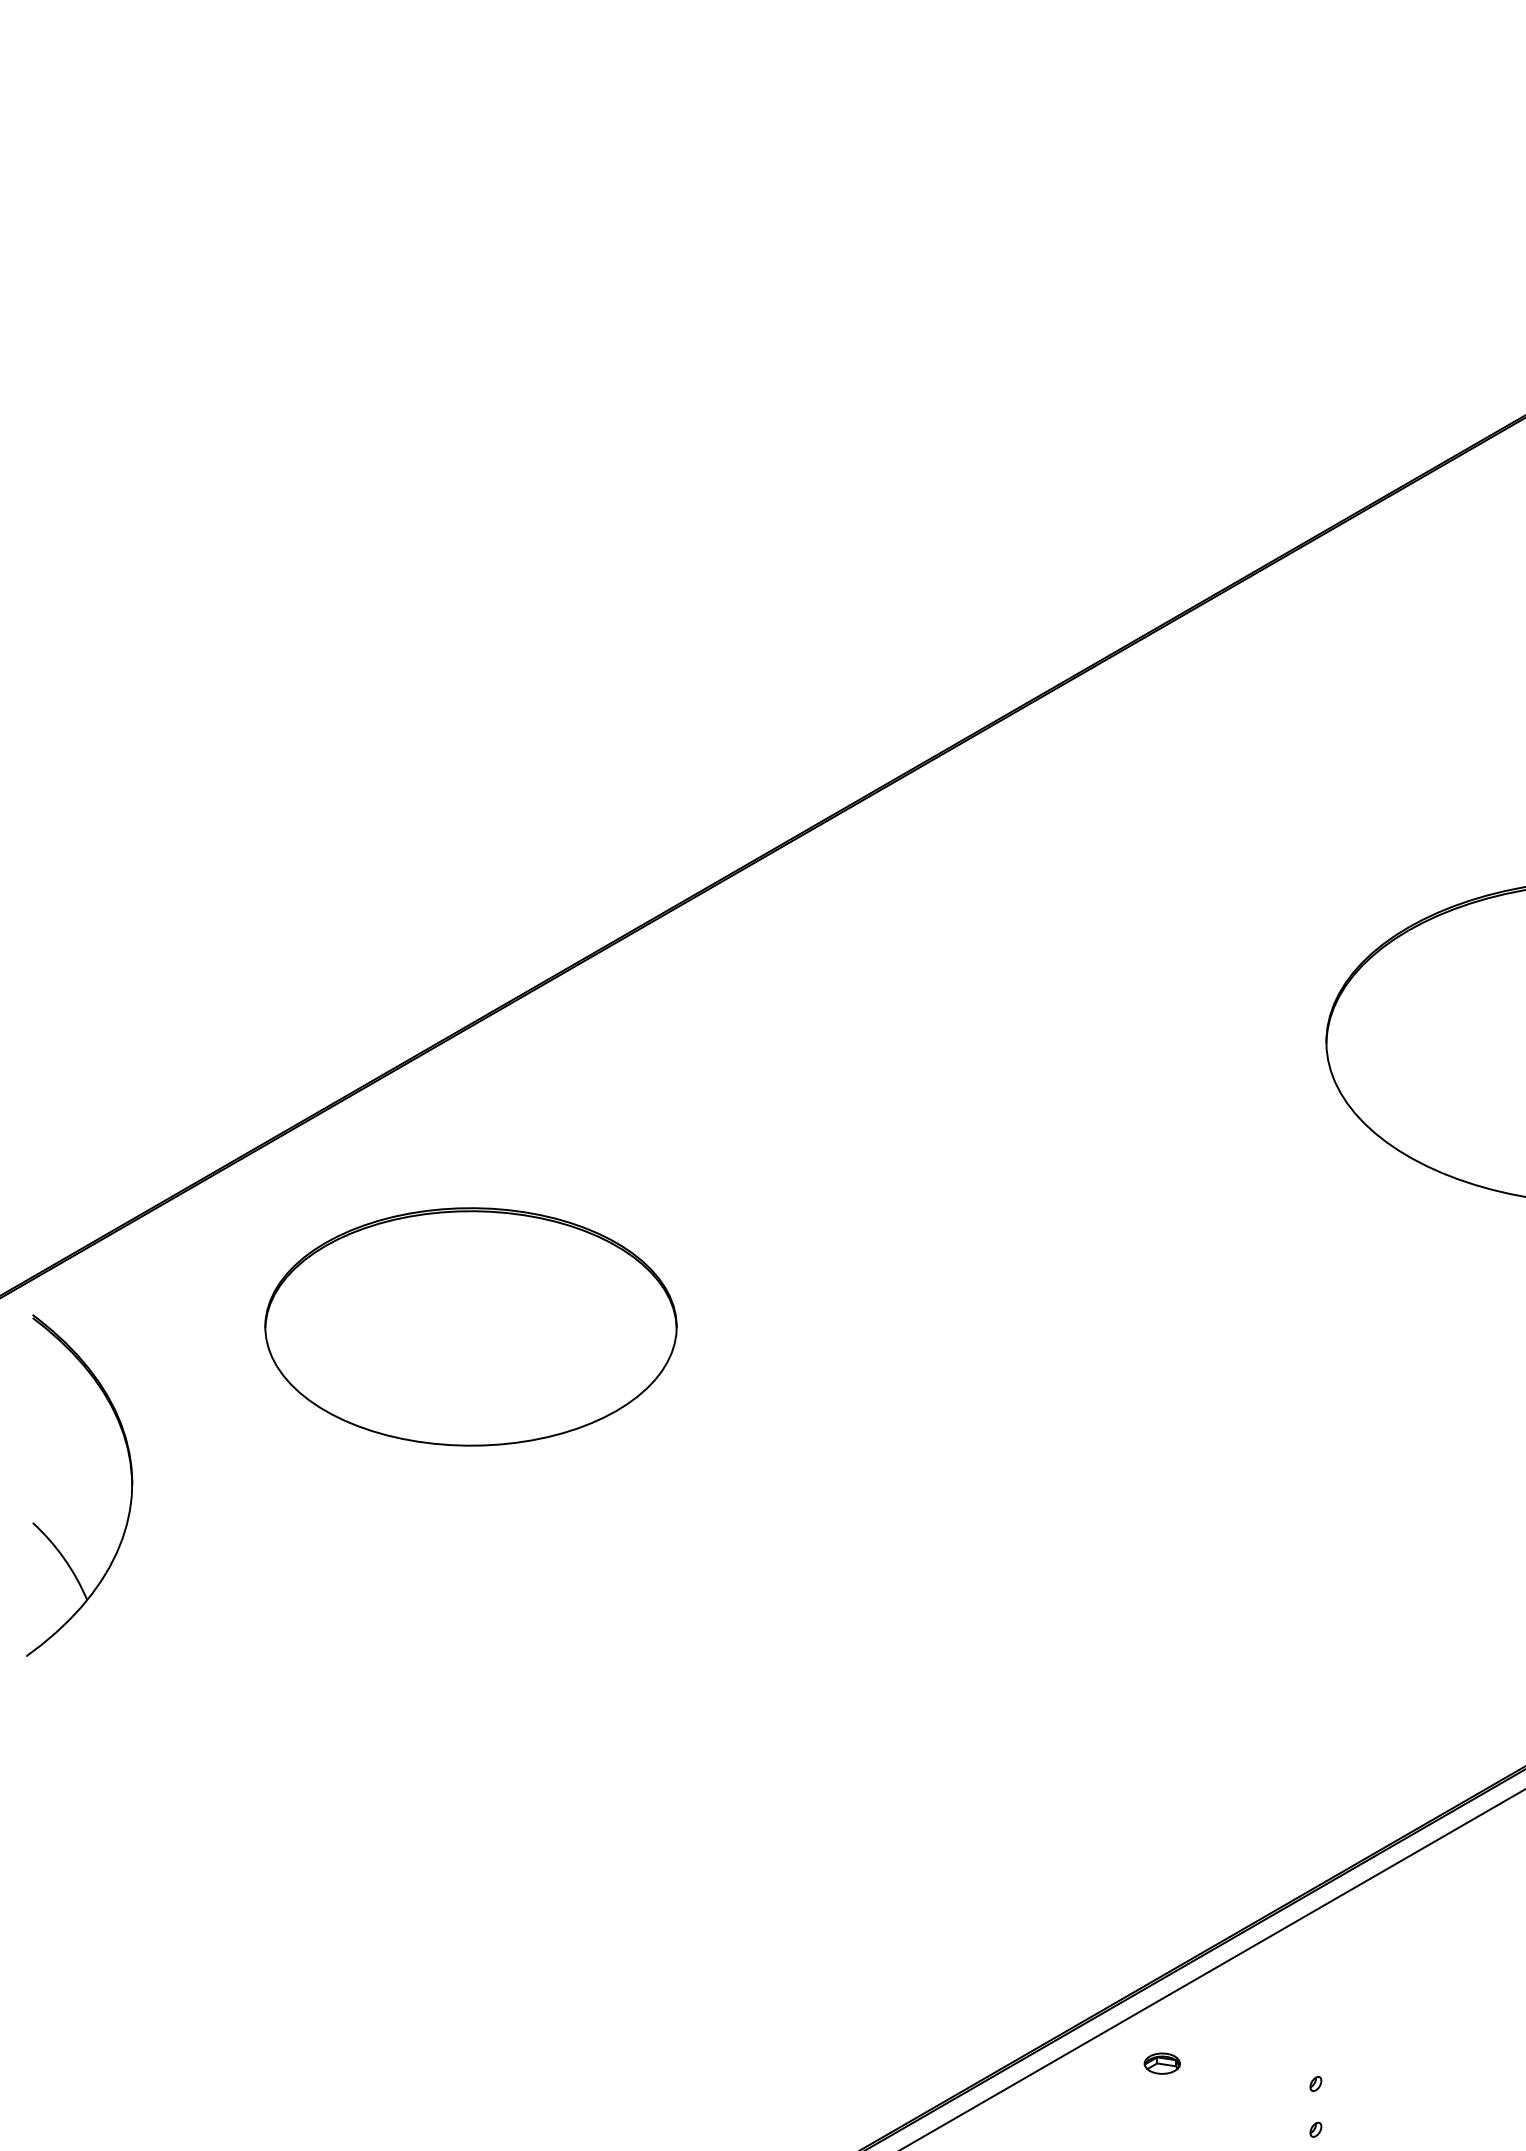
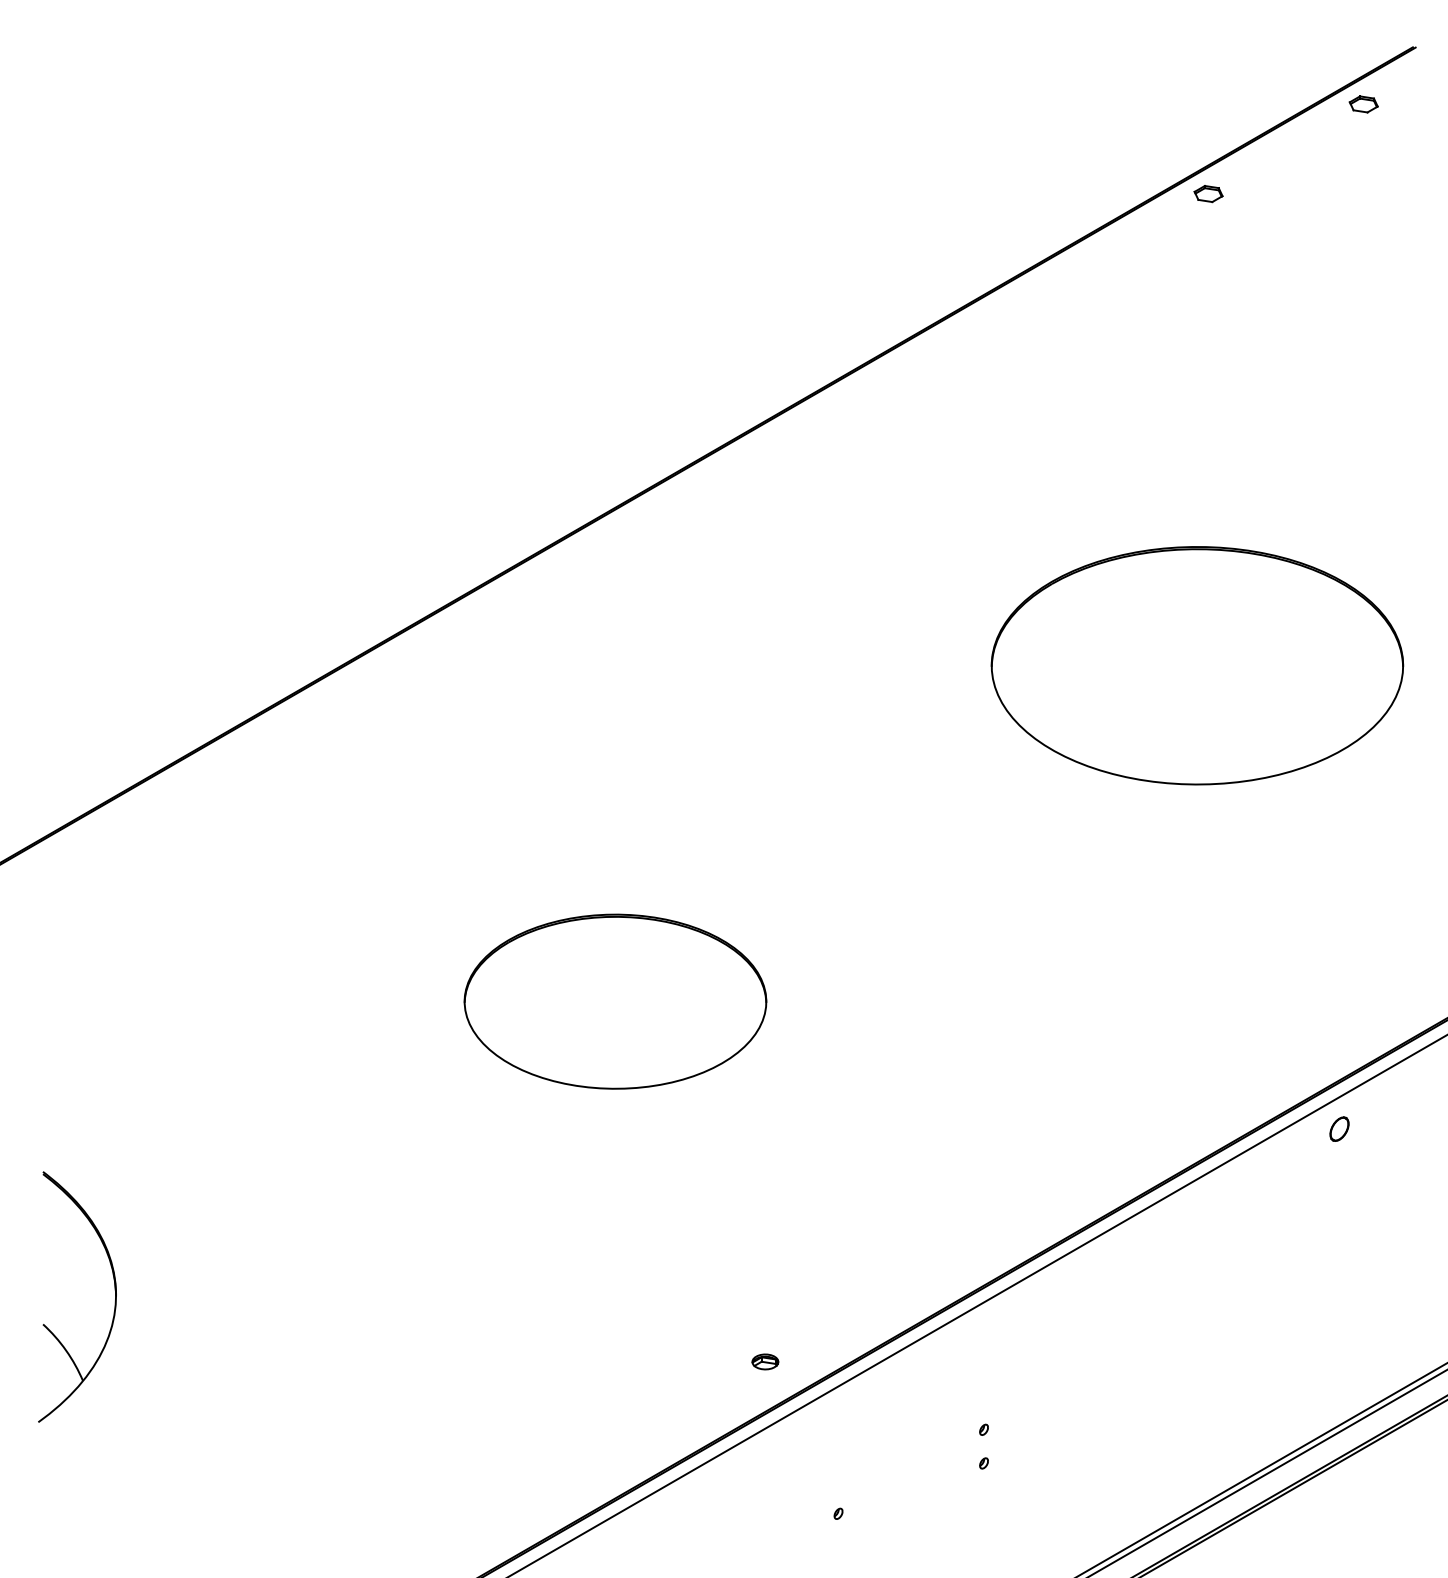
part: (471, 1326) -> (615, 1001), moved
part: (130, 1476) -> (114, 1290), moved
part: (1162, 2063) -> (765, 1361), moved

